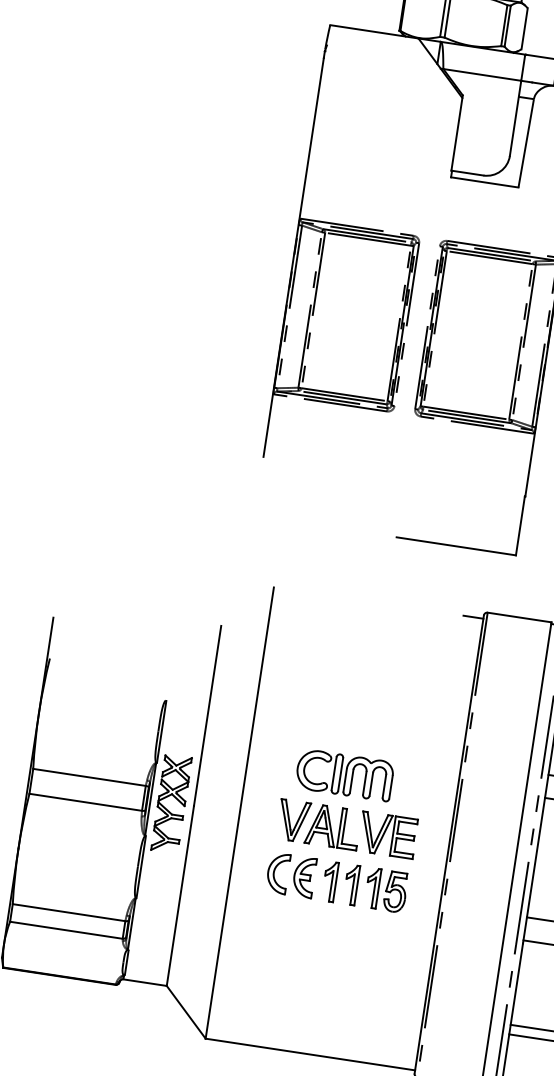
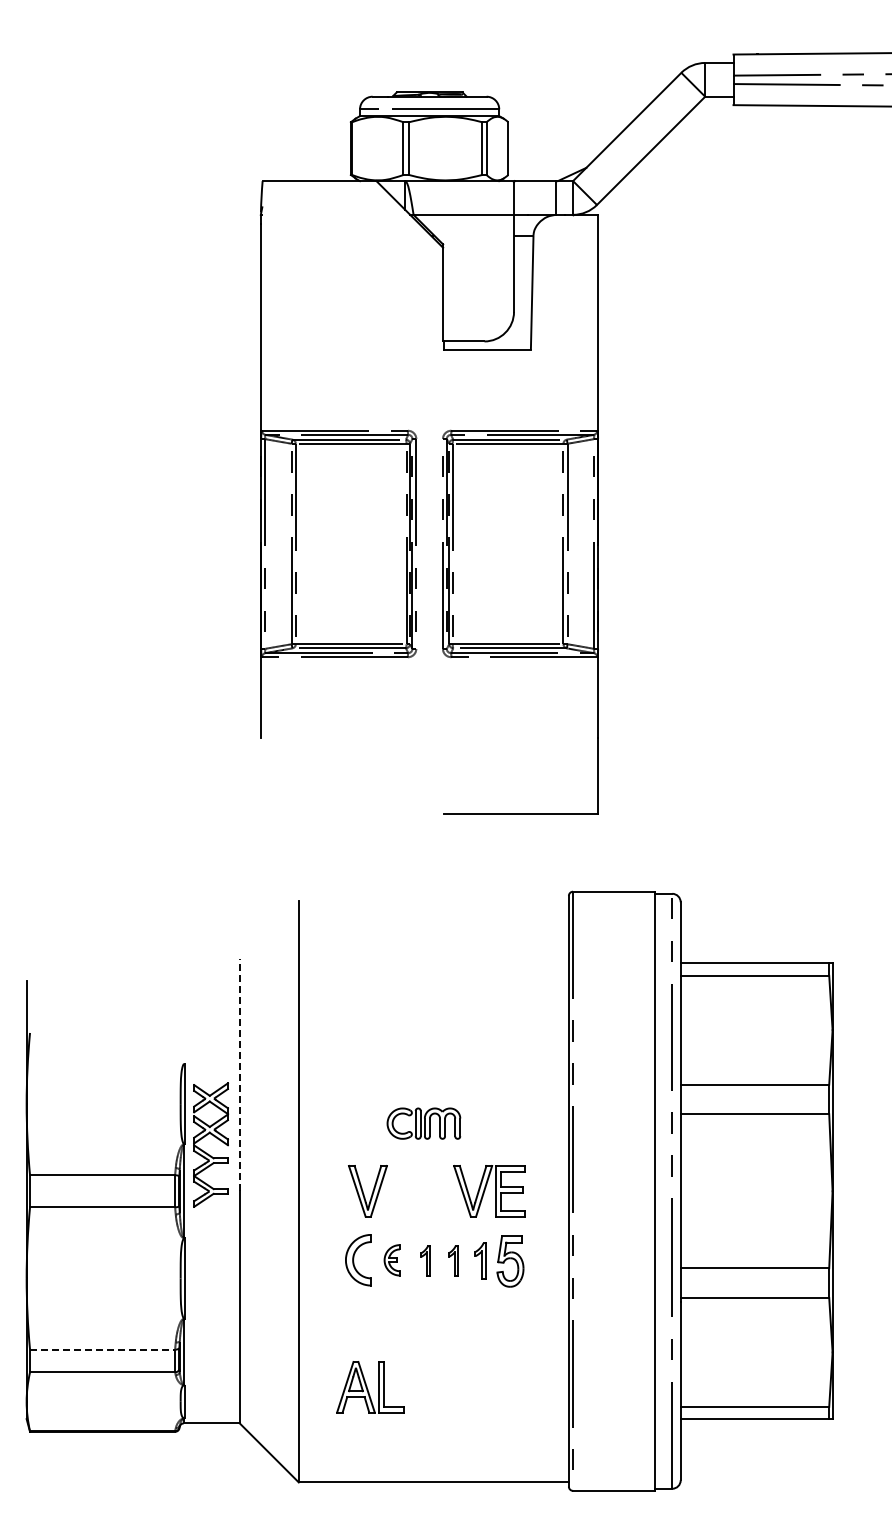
line: (473, 617) -> (555, 900), removed
line: (207, 715) -> (239, 1074), solid -> dashed
part: (344, 774) -> (423, 1123), size x0.6
part: (175, 798) -> (214, 1137), moved
part: (333, 827) -> (370, 1387), moved
part: (303, 877) -> (391, 1260), size x0.6
part: (329, 881) -> (425, 1260), size x0.6
part: (351, 884) -> (453, 1260), size x0.6
part: (372, 887) -> (480, 1260), size x0.7
line: (68, 912) -> (102, 1349), solid -> dashed

